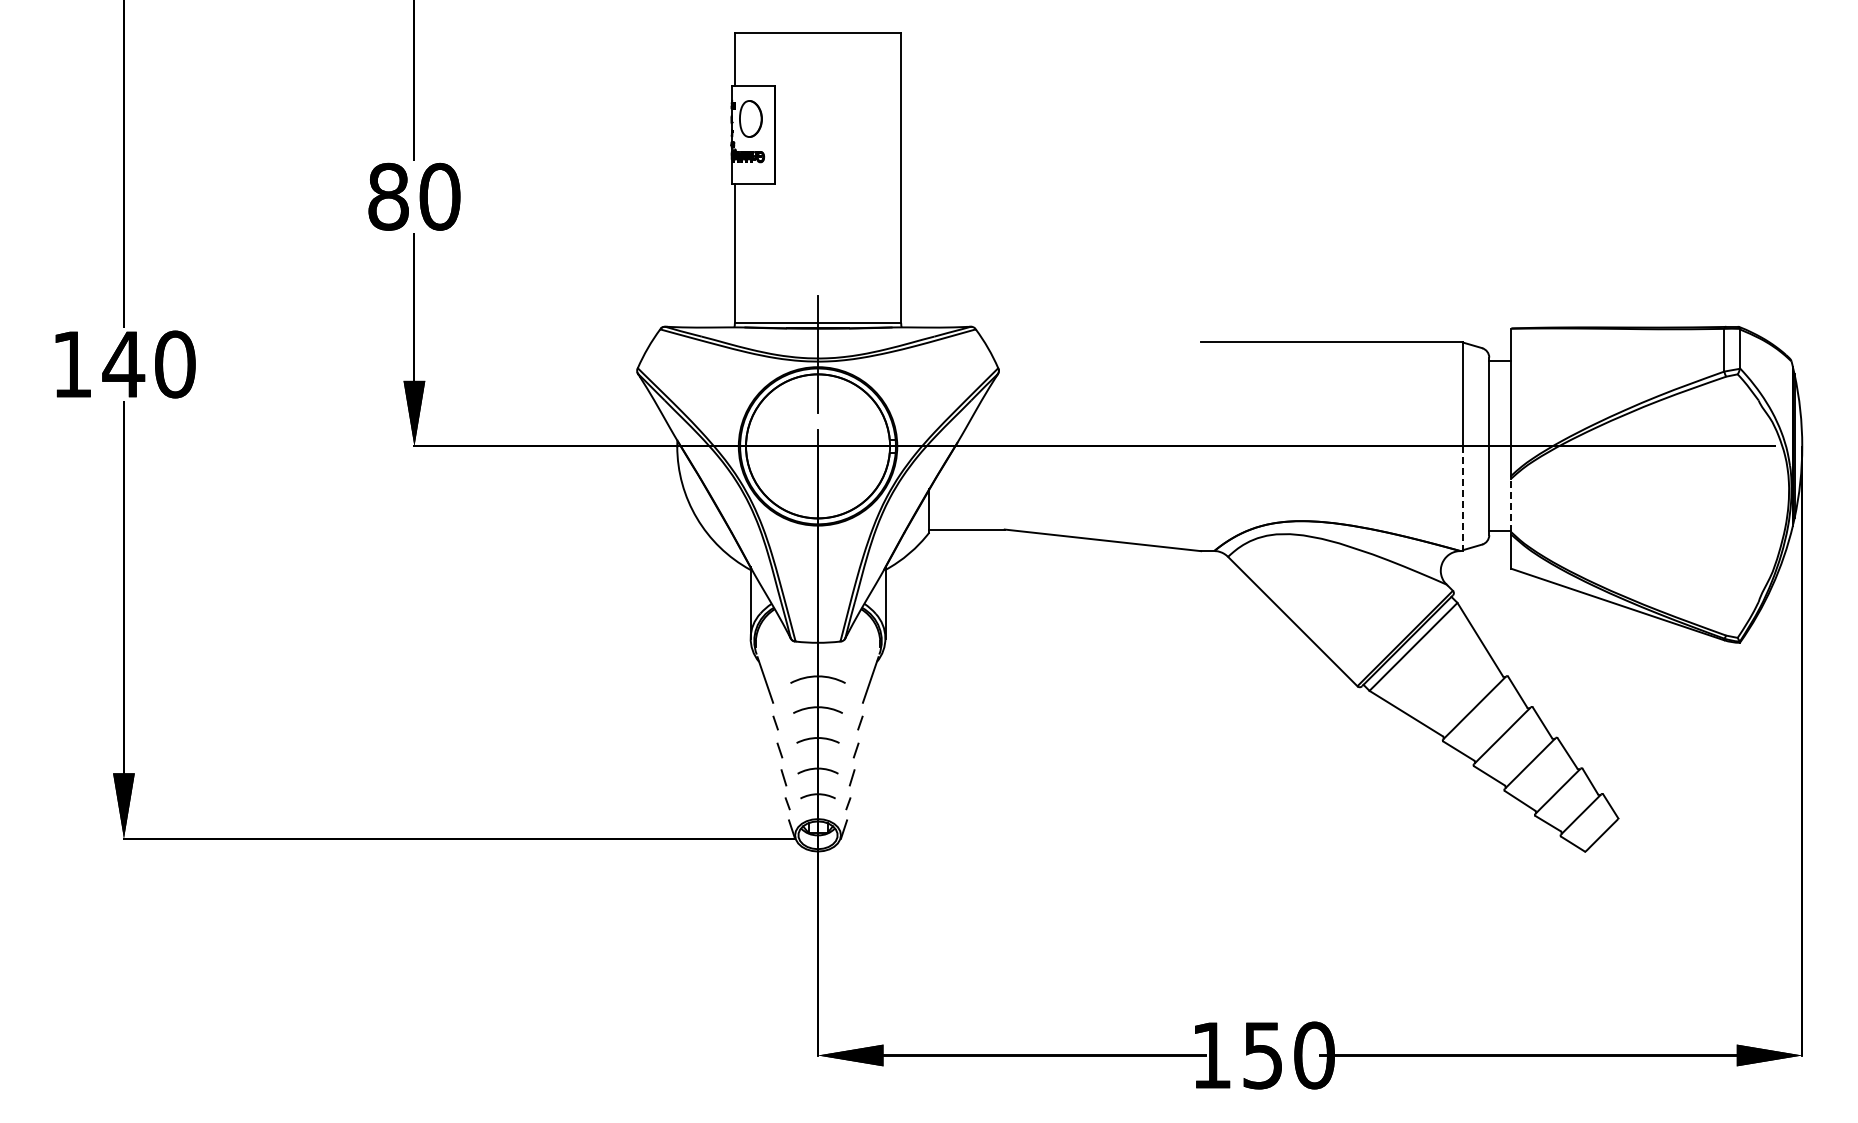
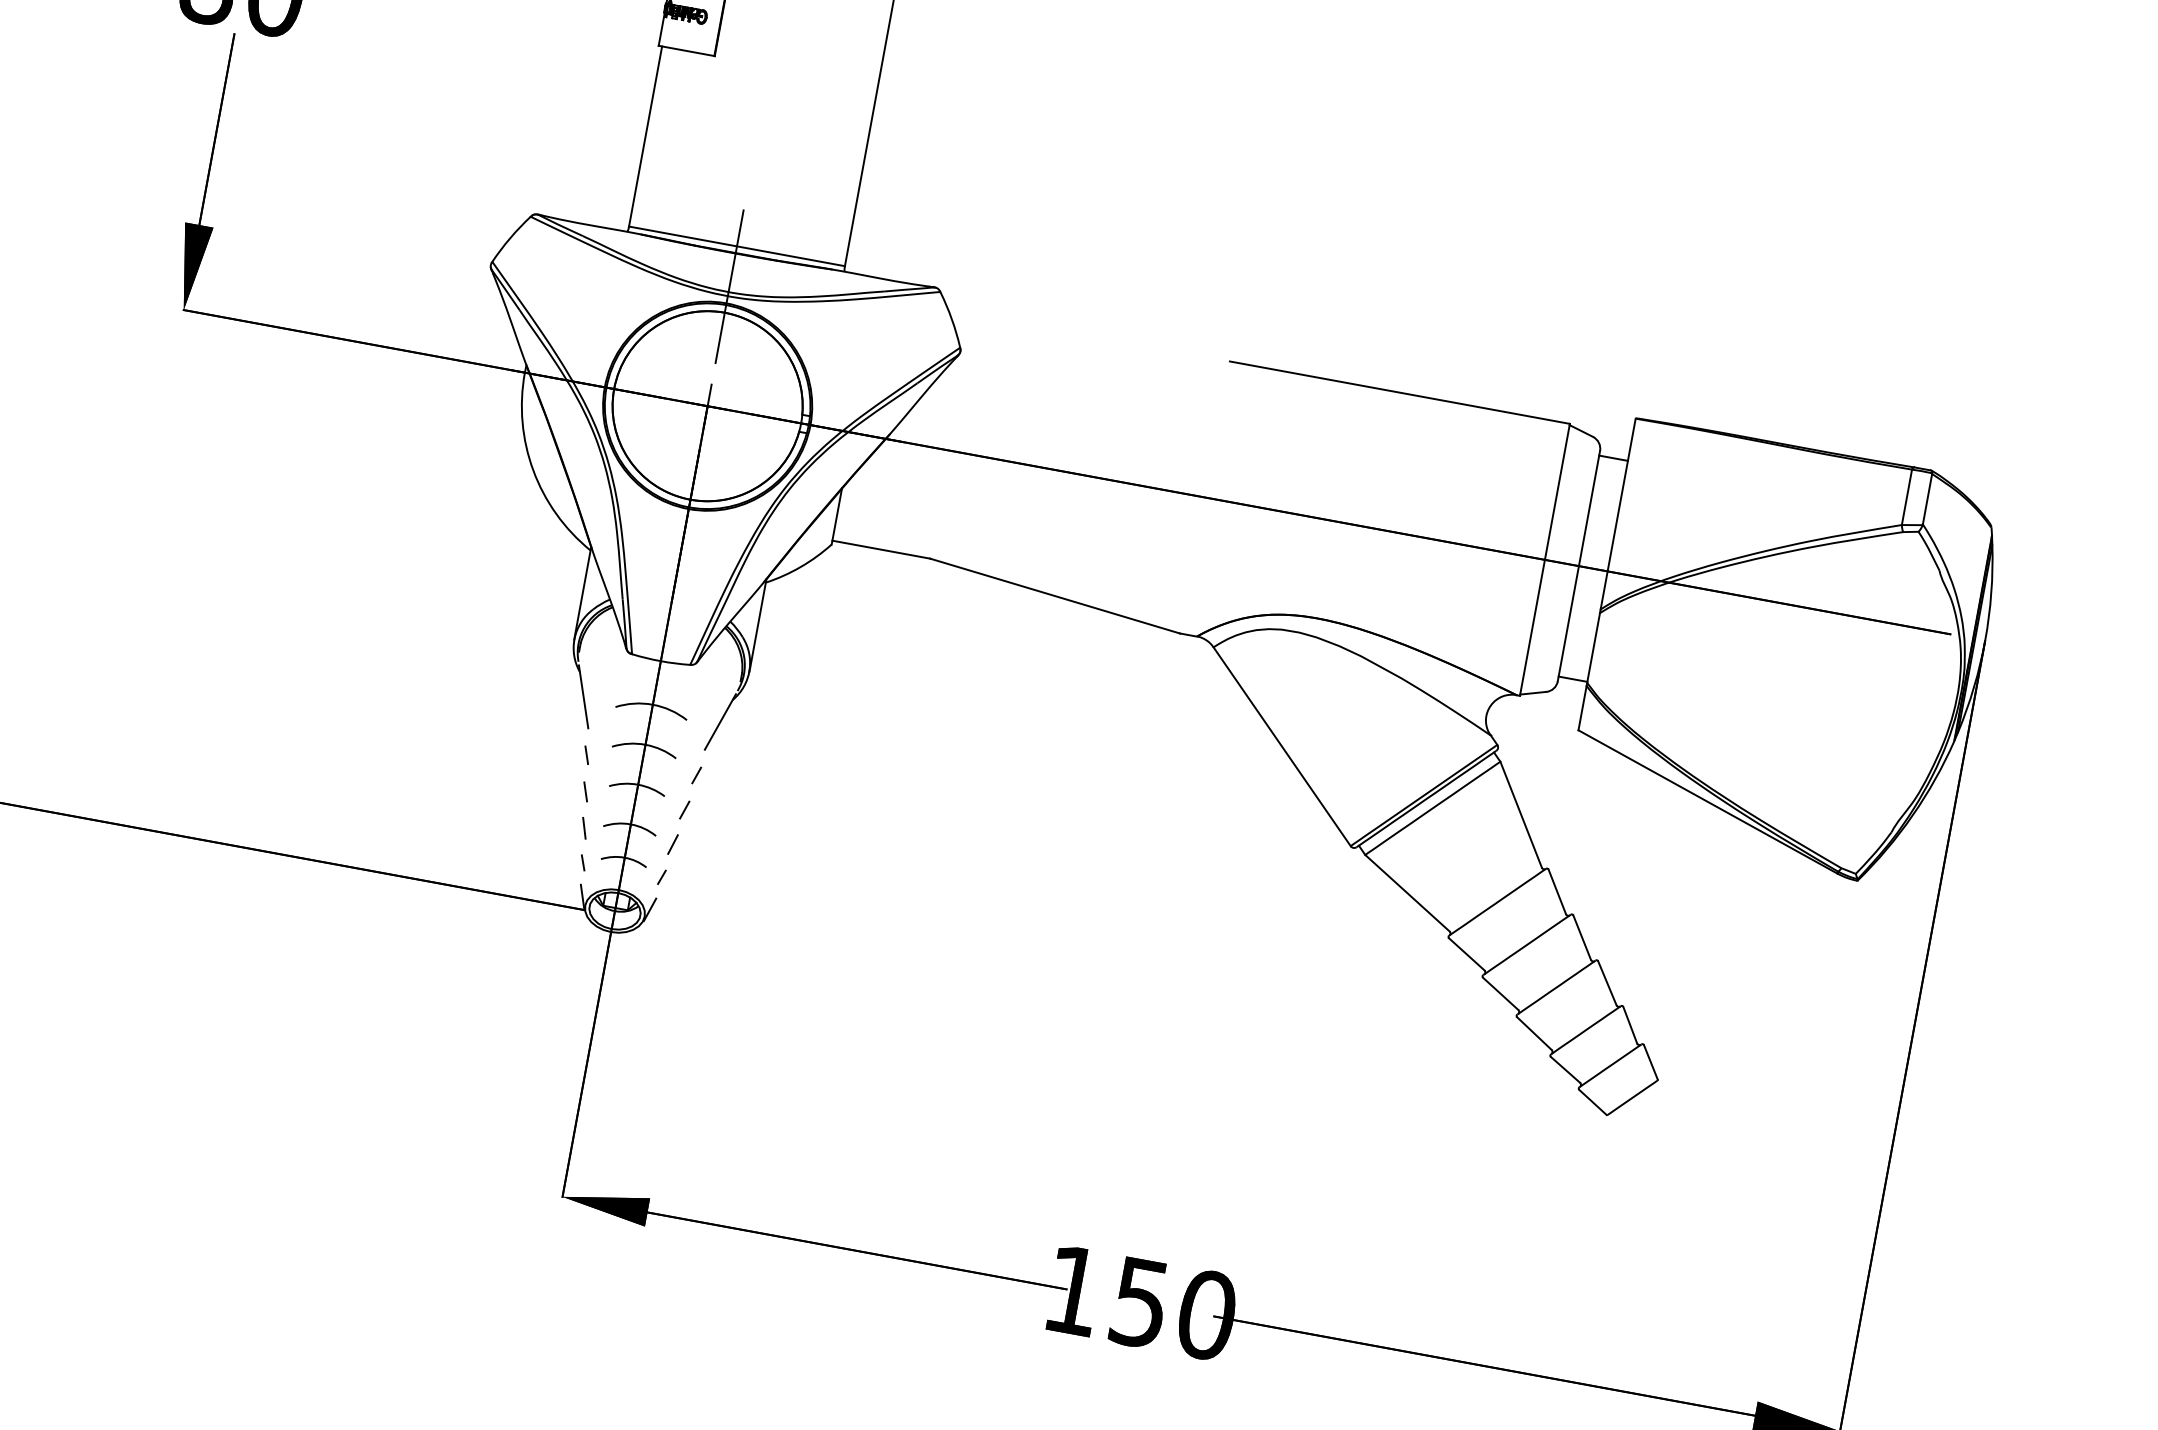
line: (1463, 499) -> (1532, 628), dashed -> solid
line: (1511, 505) -> (1593, 648), dashed -> solid

